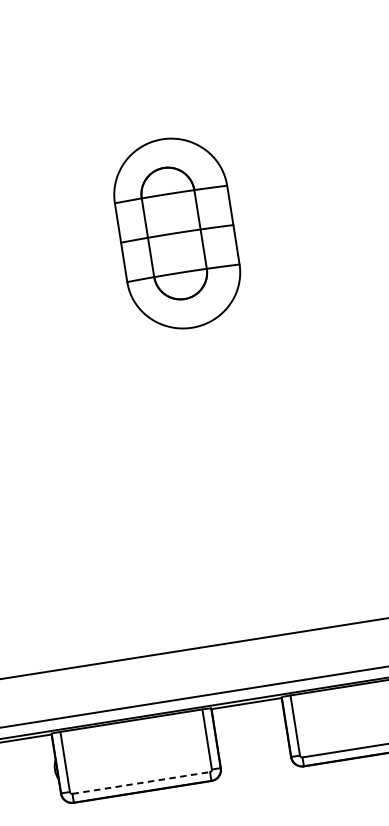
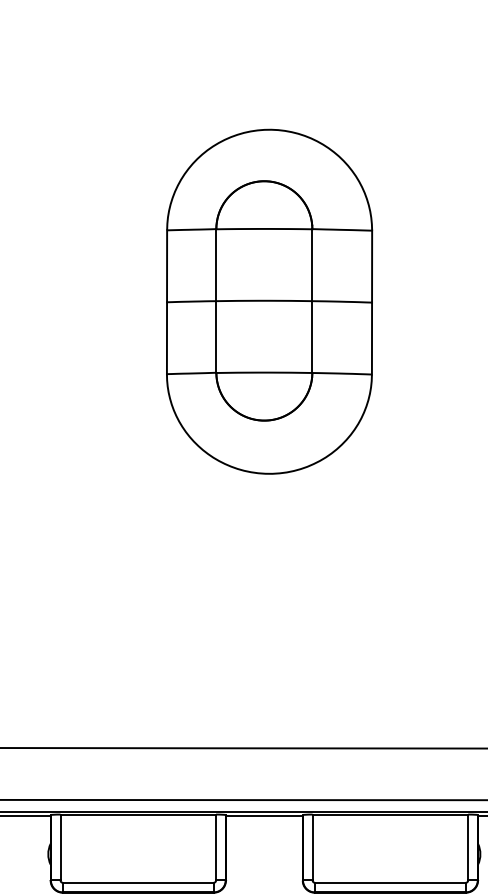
part: (176, 233) -> (269, 301), size x1.67
line: (141, 782) -> (138, 882), dashed -> solid

